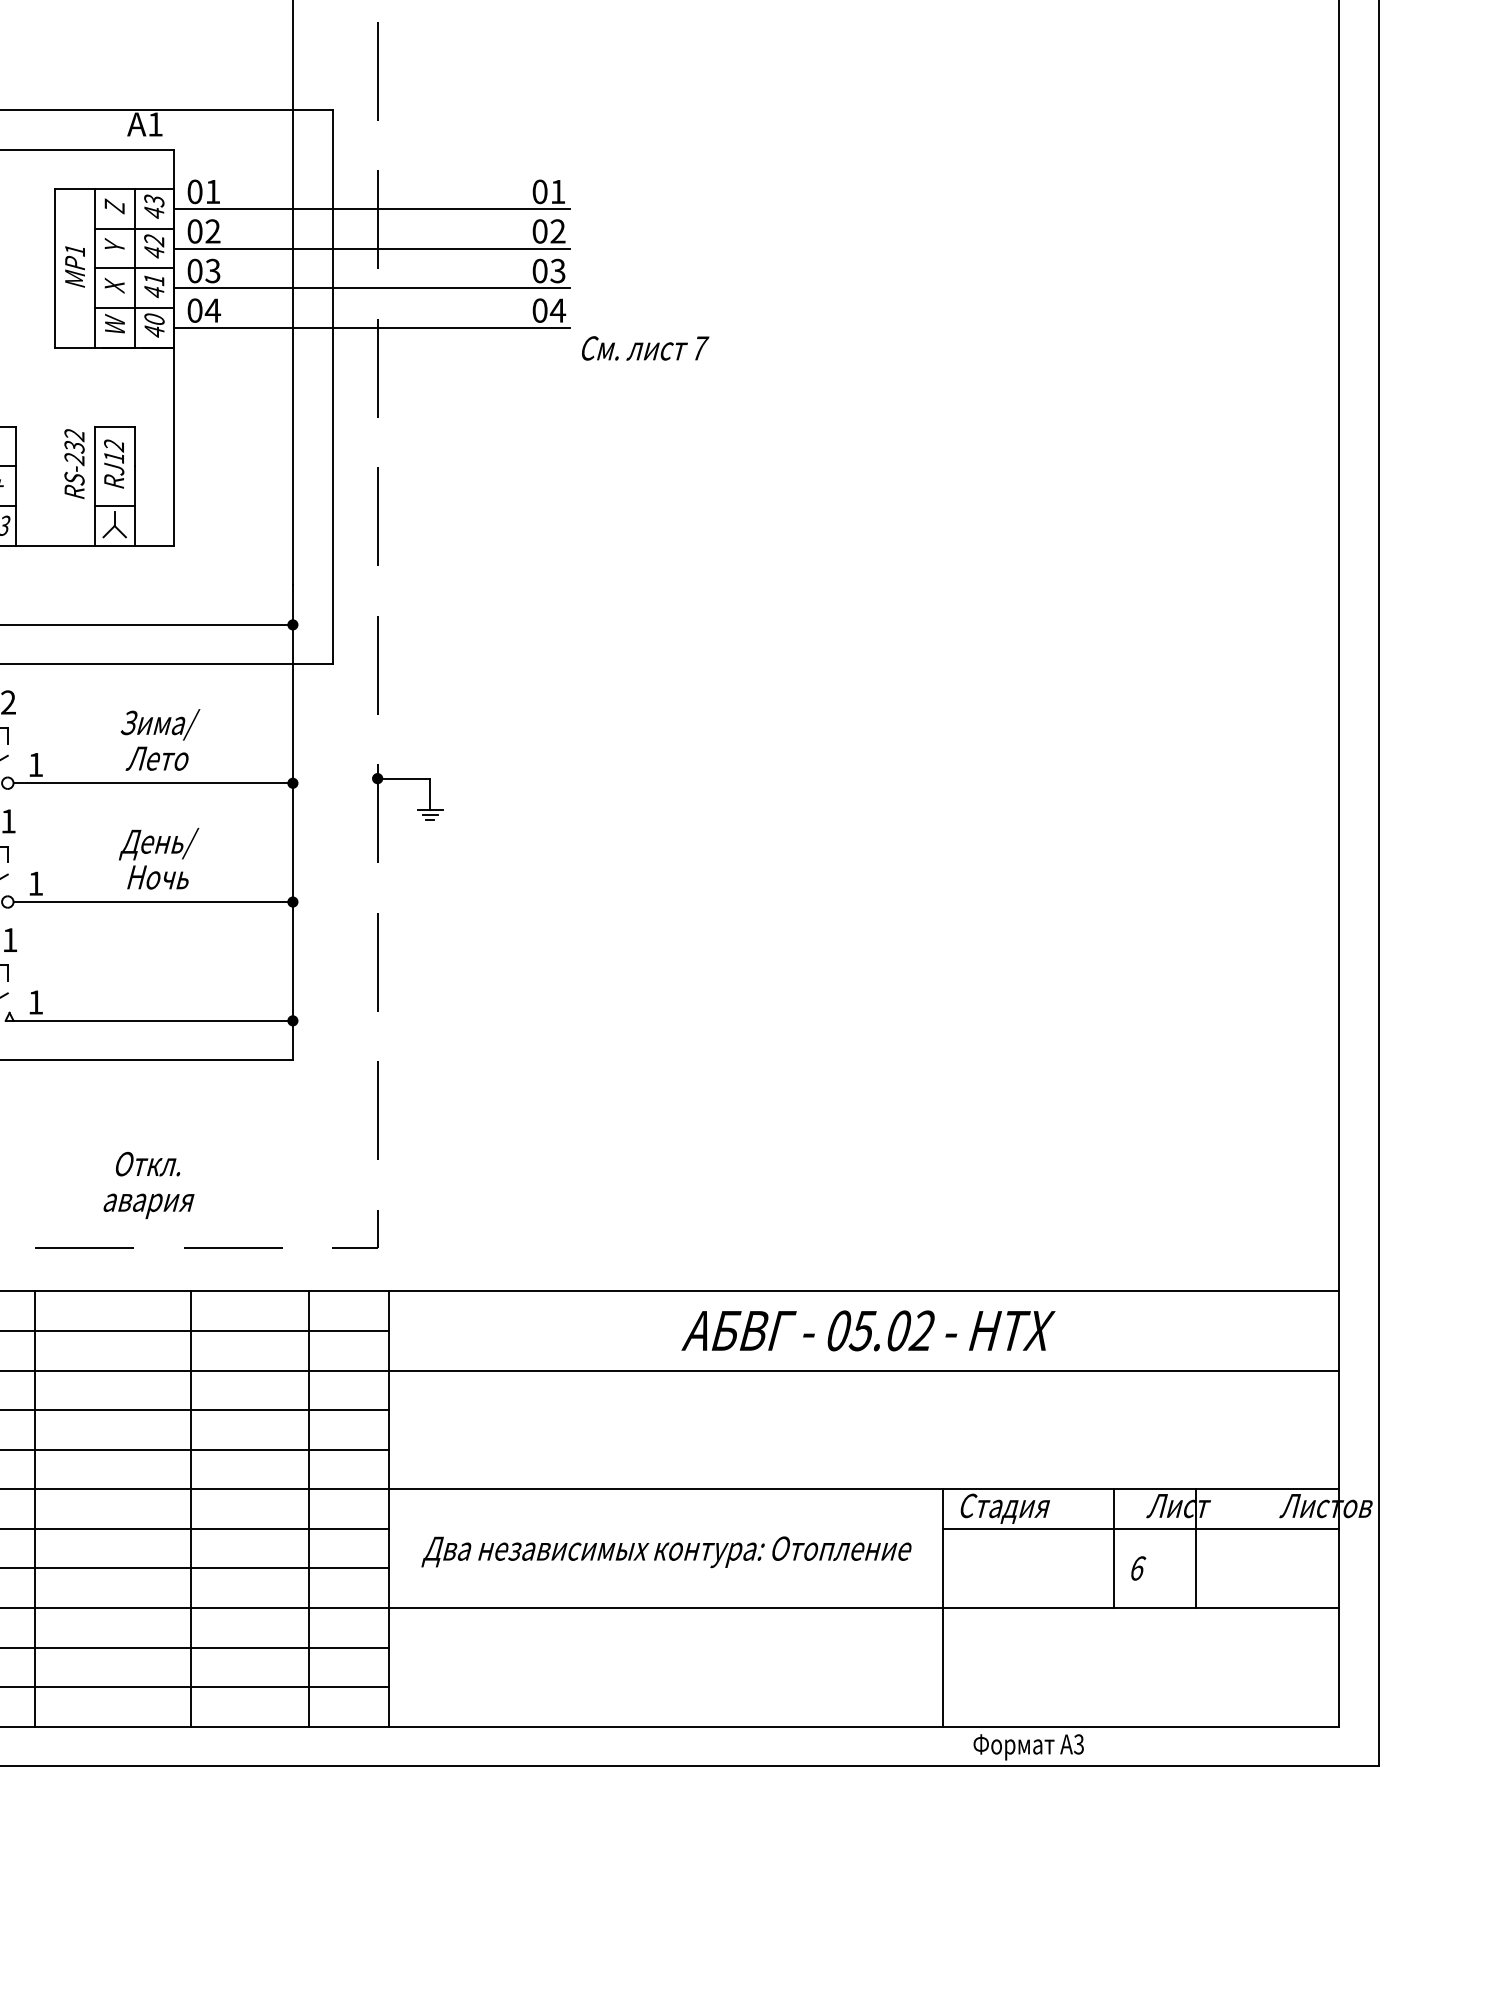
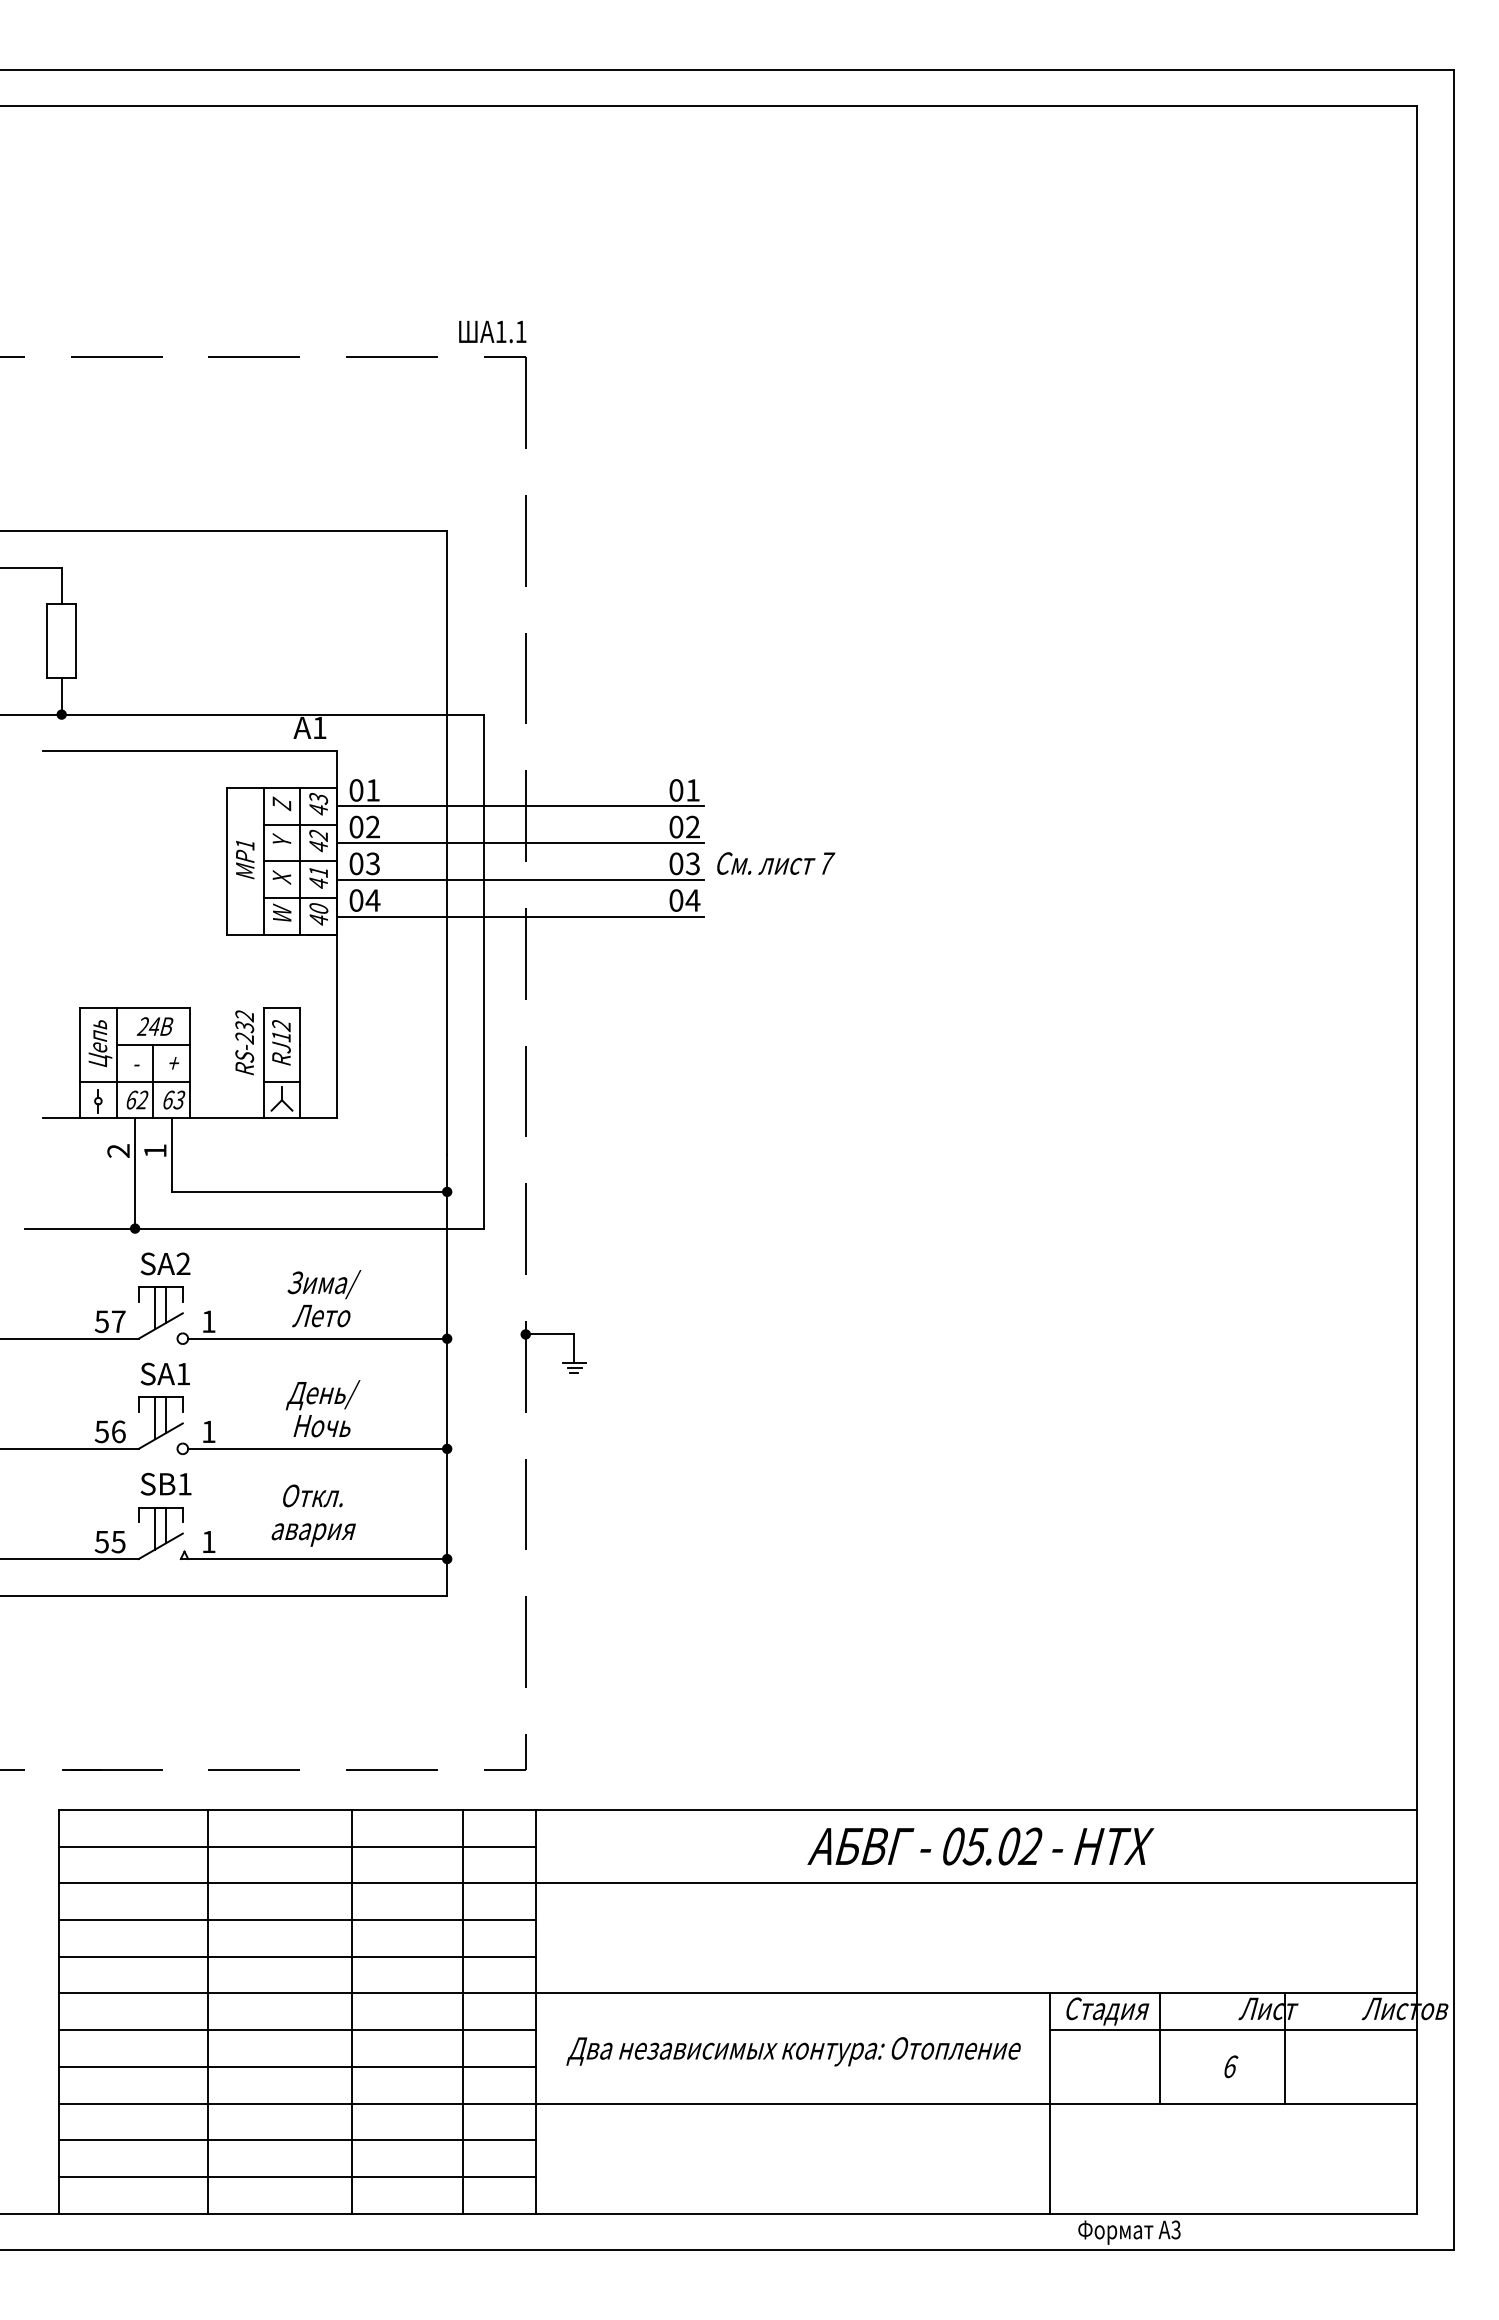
text: (645, 348) -> (776, 863), moved
text: (148, 1185) -> (313, 1515), moved
line: (1113, 1548) -> (1160, 2048), moved

